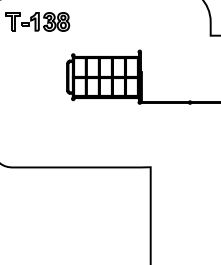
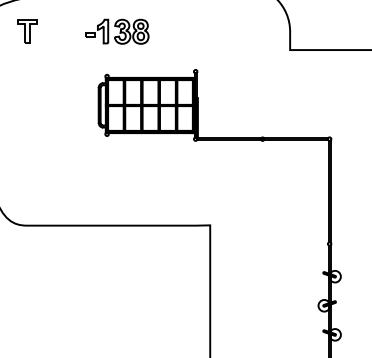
part: (45, 21) -> (117, 31), moved

